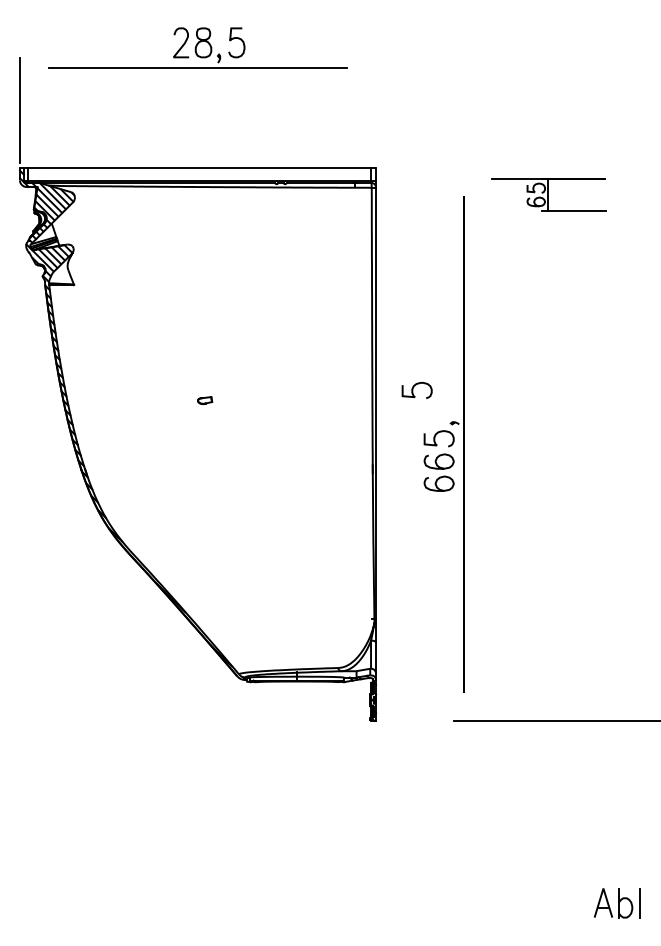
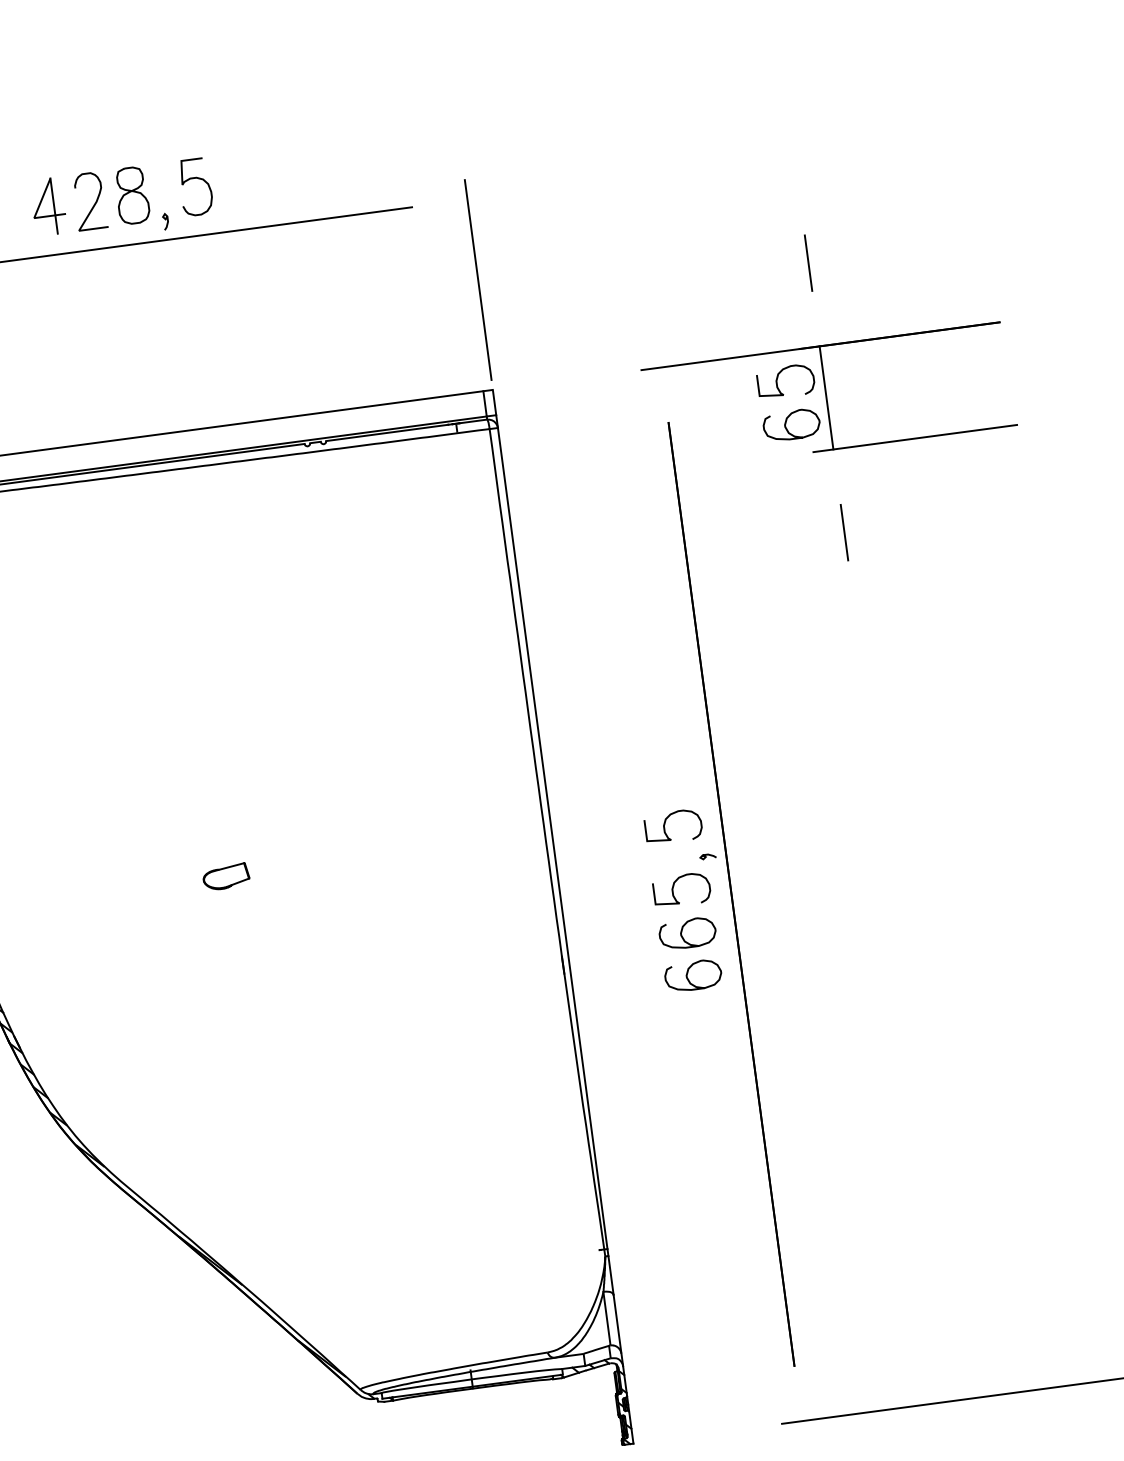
part: (158, 42) -> (46, 206), added
line: (376, 109) -> (478, 278), added
line: (547, 124) -> (808, 263), added
part: (548, 194) -> (828, 396), size x1.67
line: (547, 265) -> (844, 532), added
curve: (413, 390) -> (666, 827), moved
part: (204, 400) -> (225, 876), size x1.67

